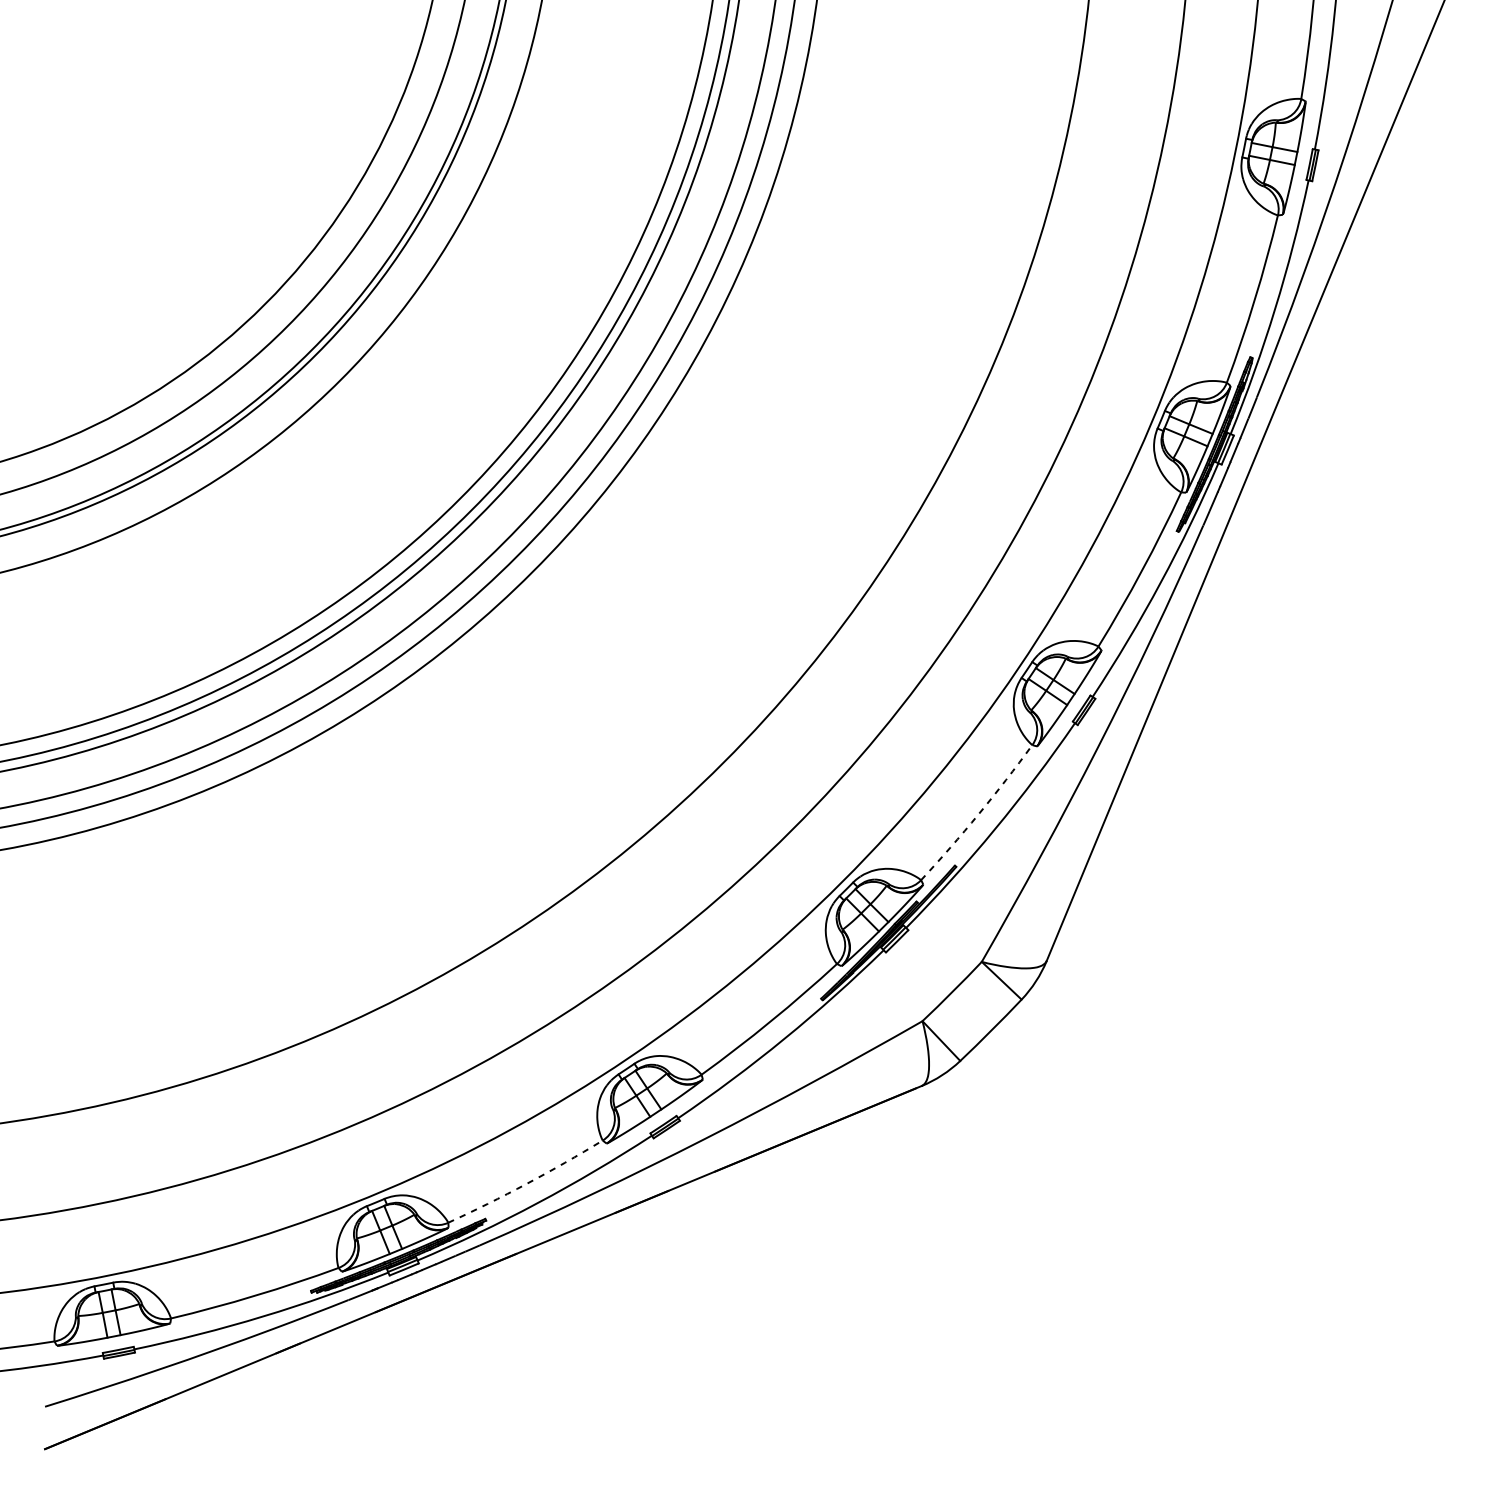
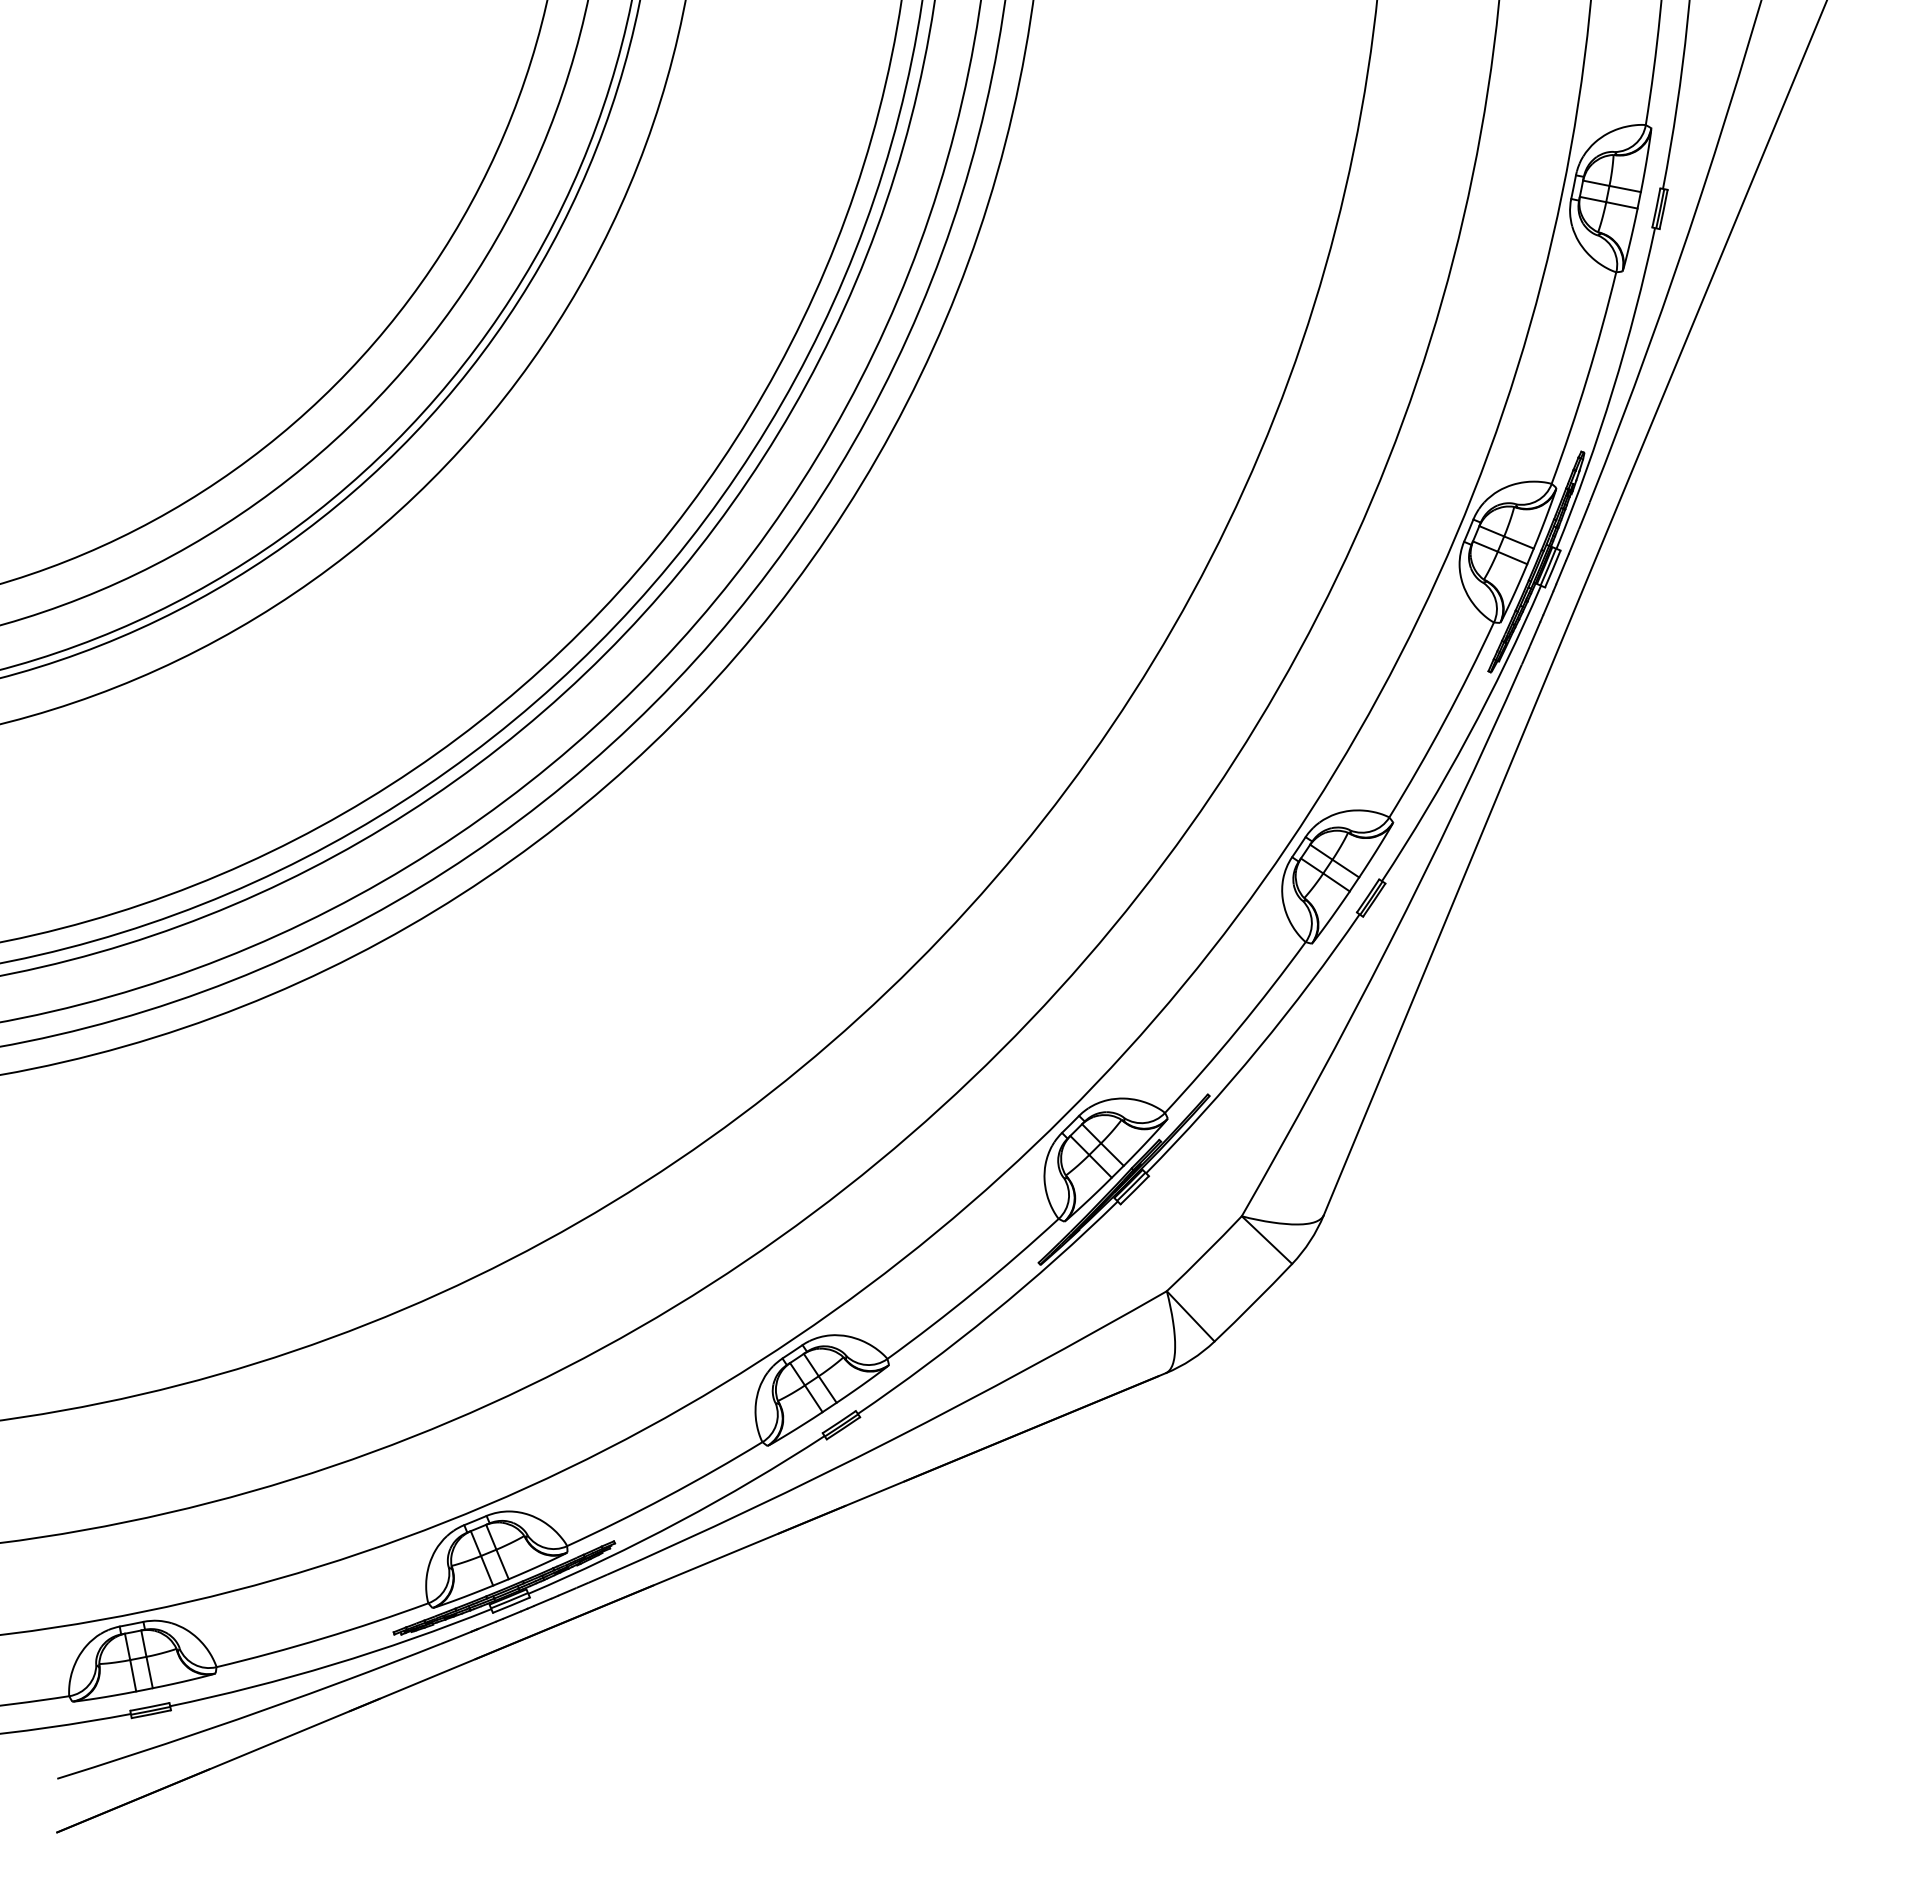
arc: (978, 814) -> (1237, 1029), dashed -> solid
arc: (526, 1183) -> (666, 1496), dashed -> solid

